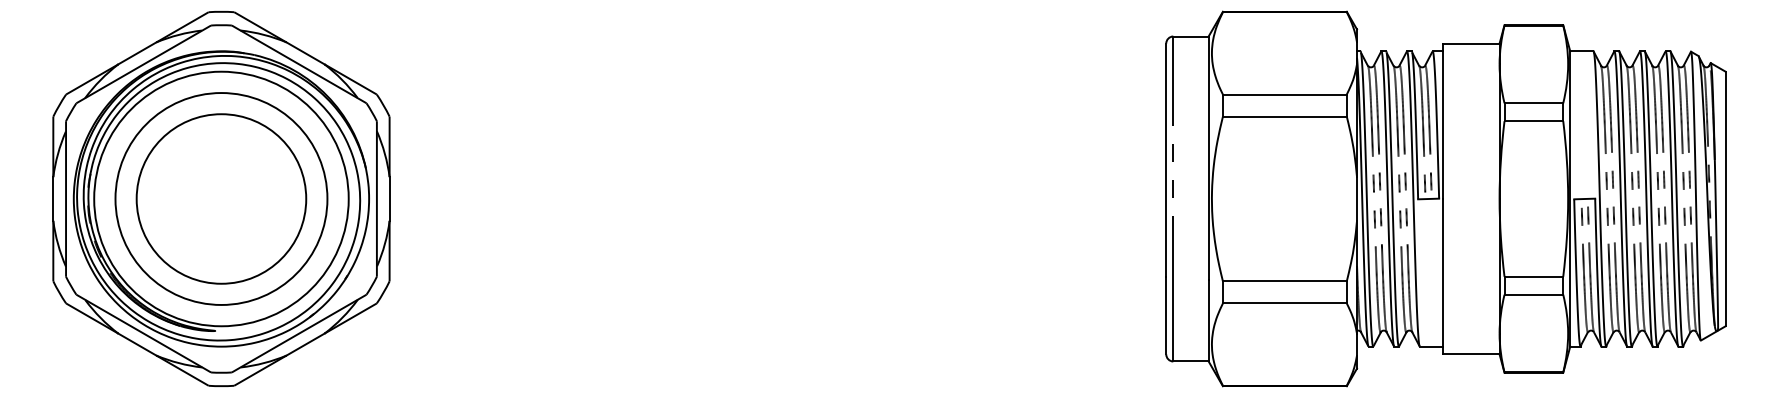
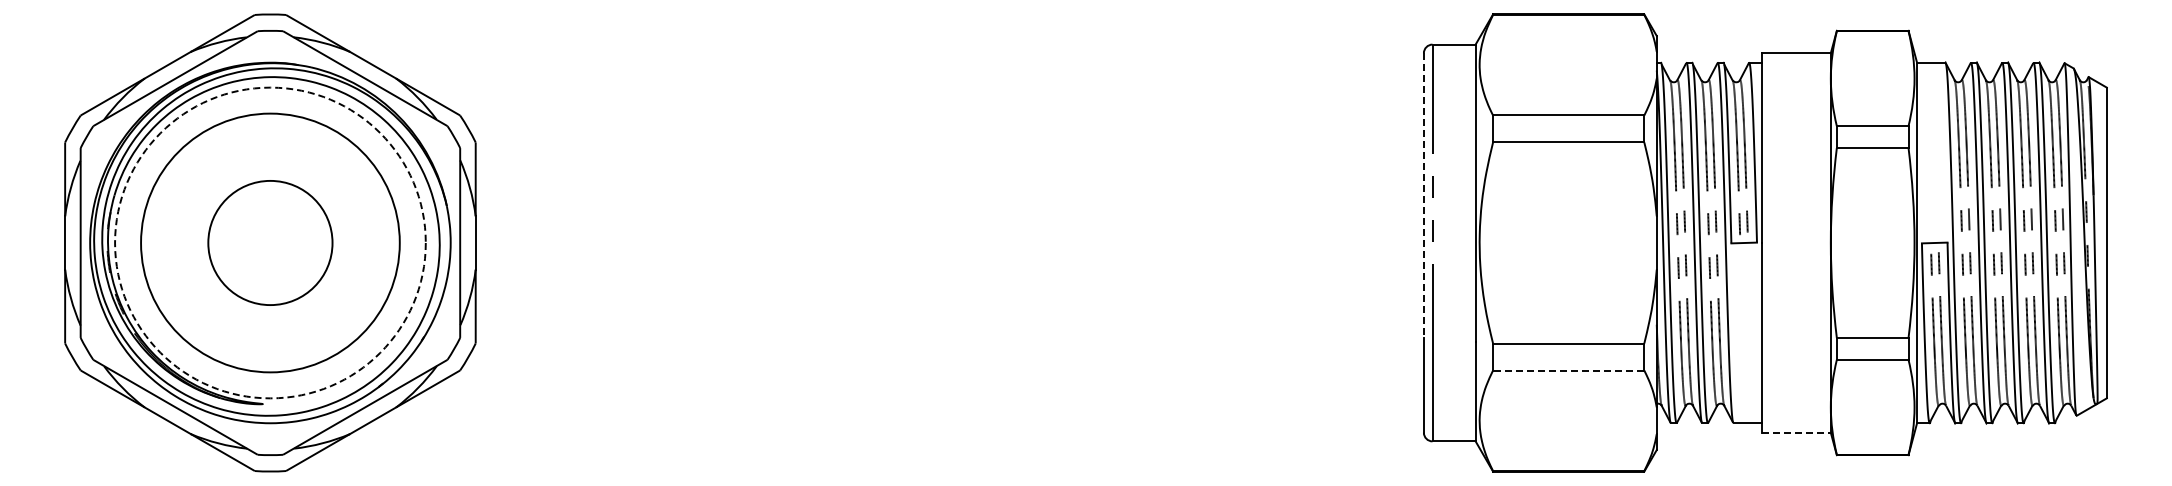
line: (1165, 160) -> (1423, 196), solid -> dashed
circle: (220, 198) -> (269, 242), size x0.6
circle: (221, 198) -> (270, 242), solid -> dashed
line: (1284, 303) -> (1568, 370), solid -> dashed
line: (1471, 354) -> (1796, 432), solid -> dashed

